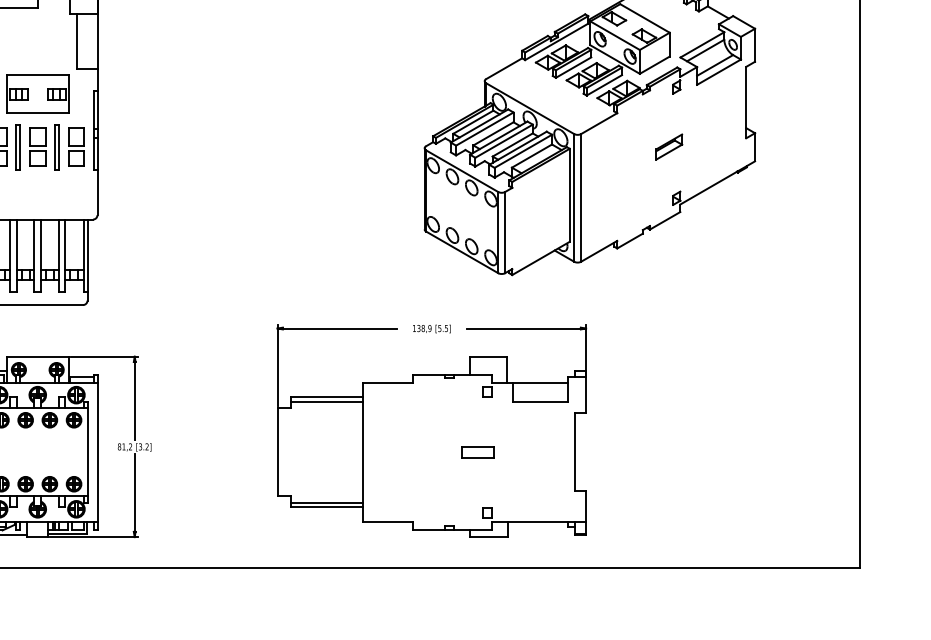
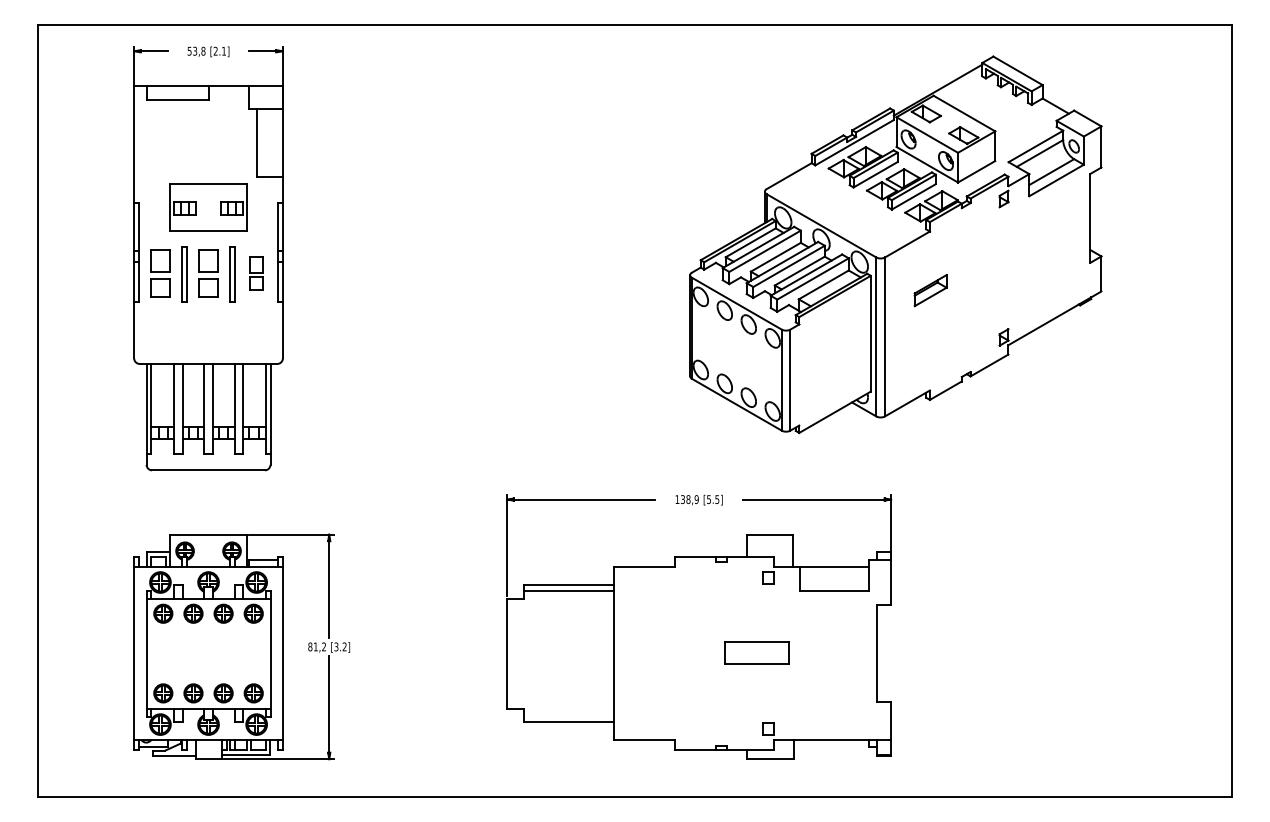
part: (76, 146) -> (256, 273), size x0.7
part: (669, 146) -> (930, 290), moved
part: (477, 452) -> (756, 653), size x1.6
line: (326, 502) -> (568, 716), removed

